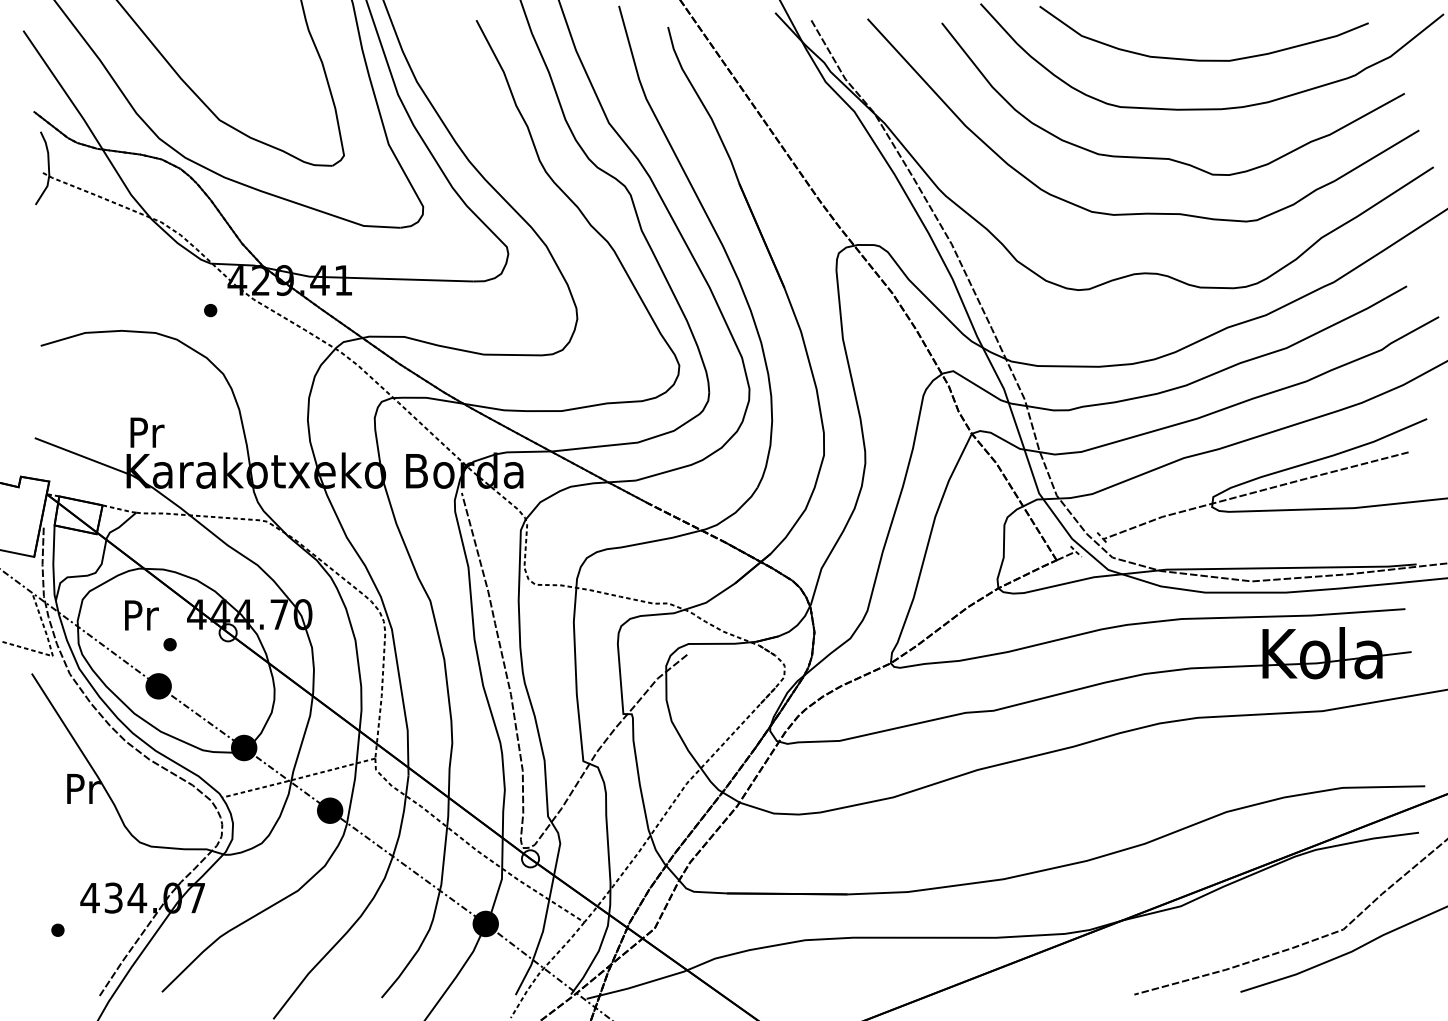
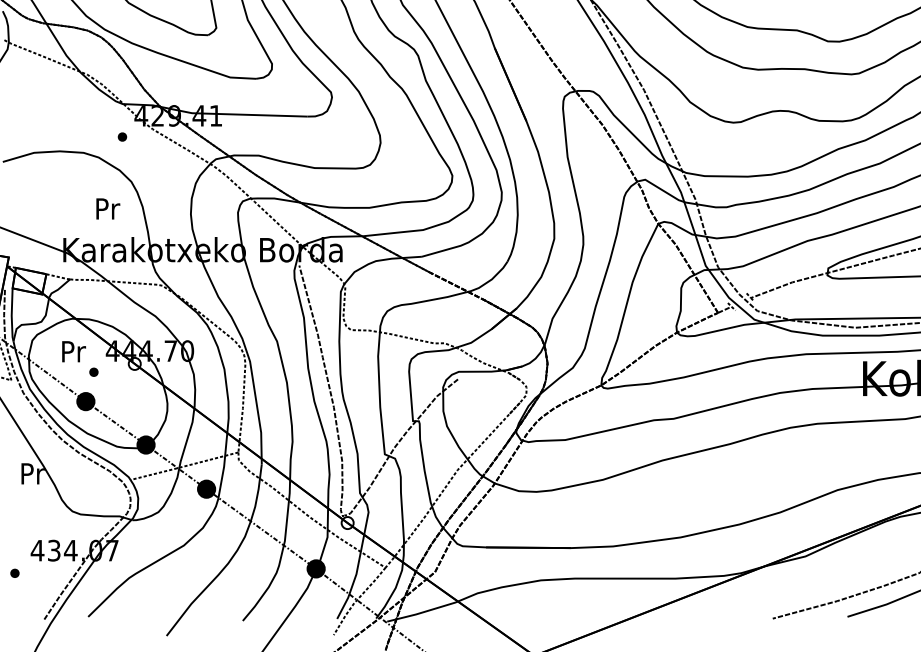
text: (147, 432) -> (108, 208), moved

